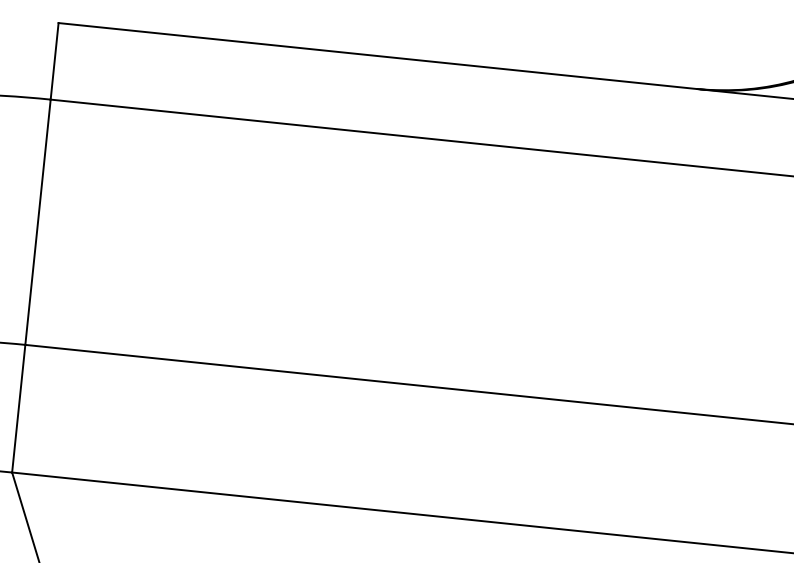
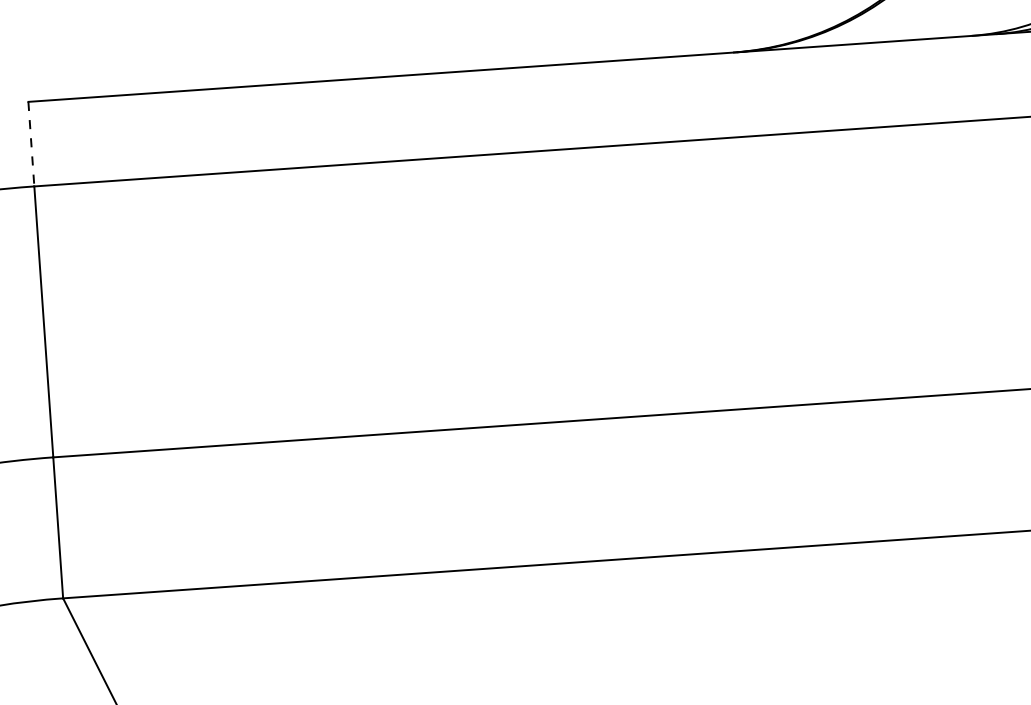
line: (54, 61) -> (31, 144), solid -> dashed

